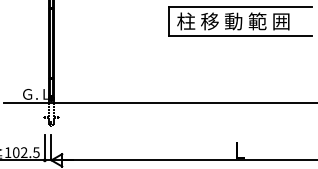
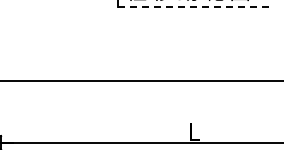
line: (240, 35) -> (195, 6), solid -> dashed

